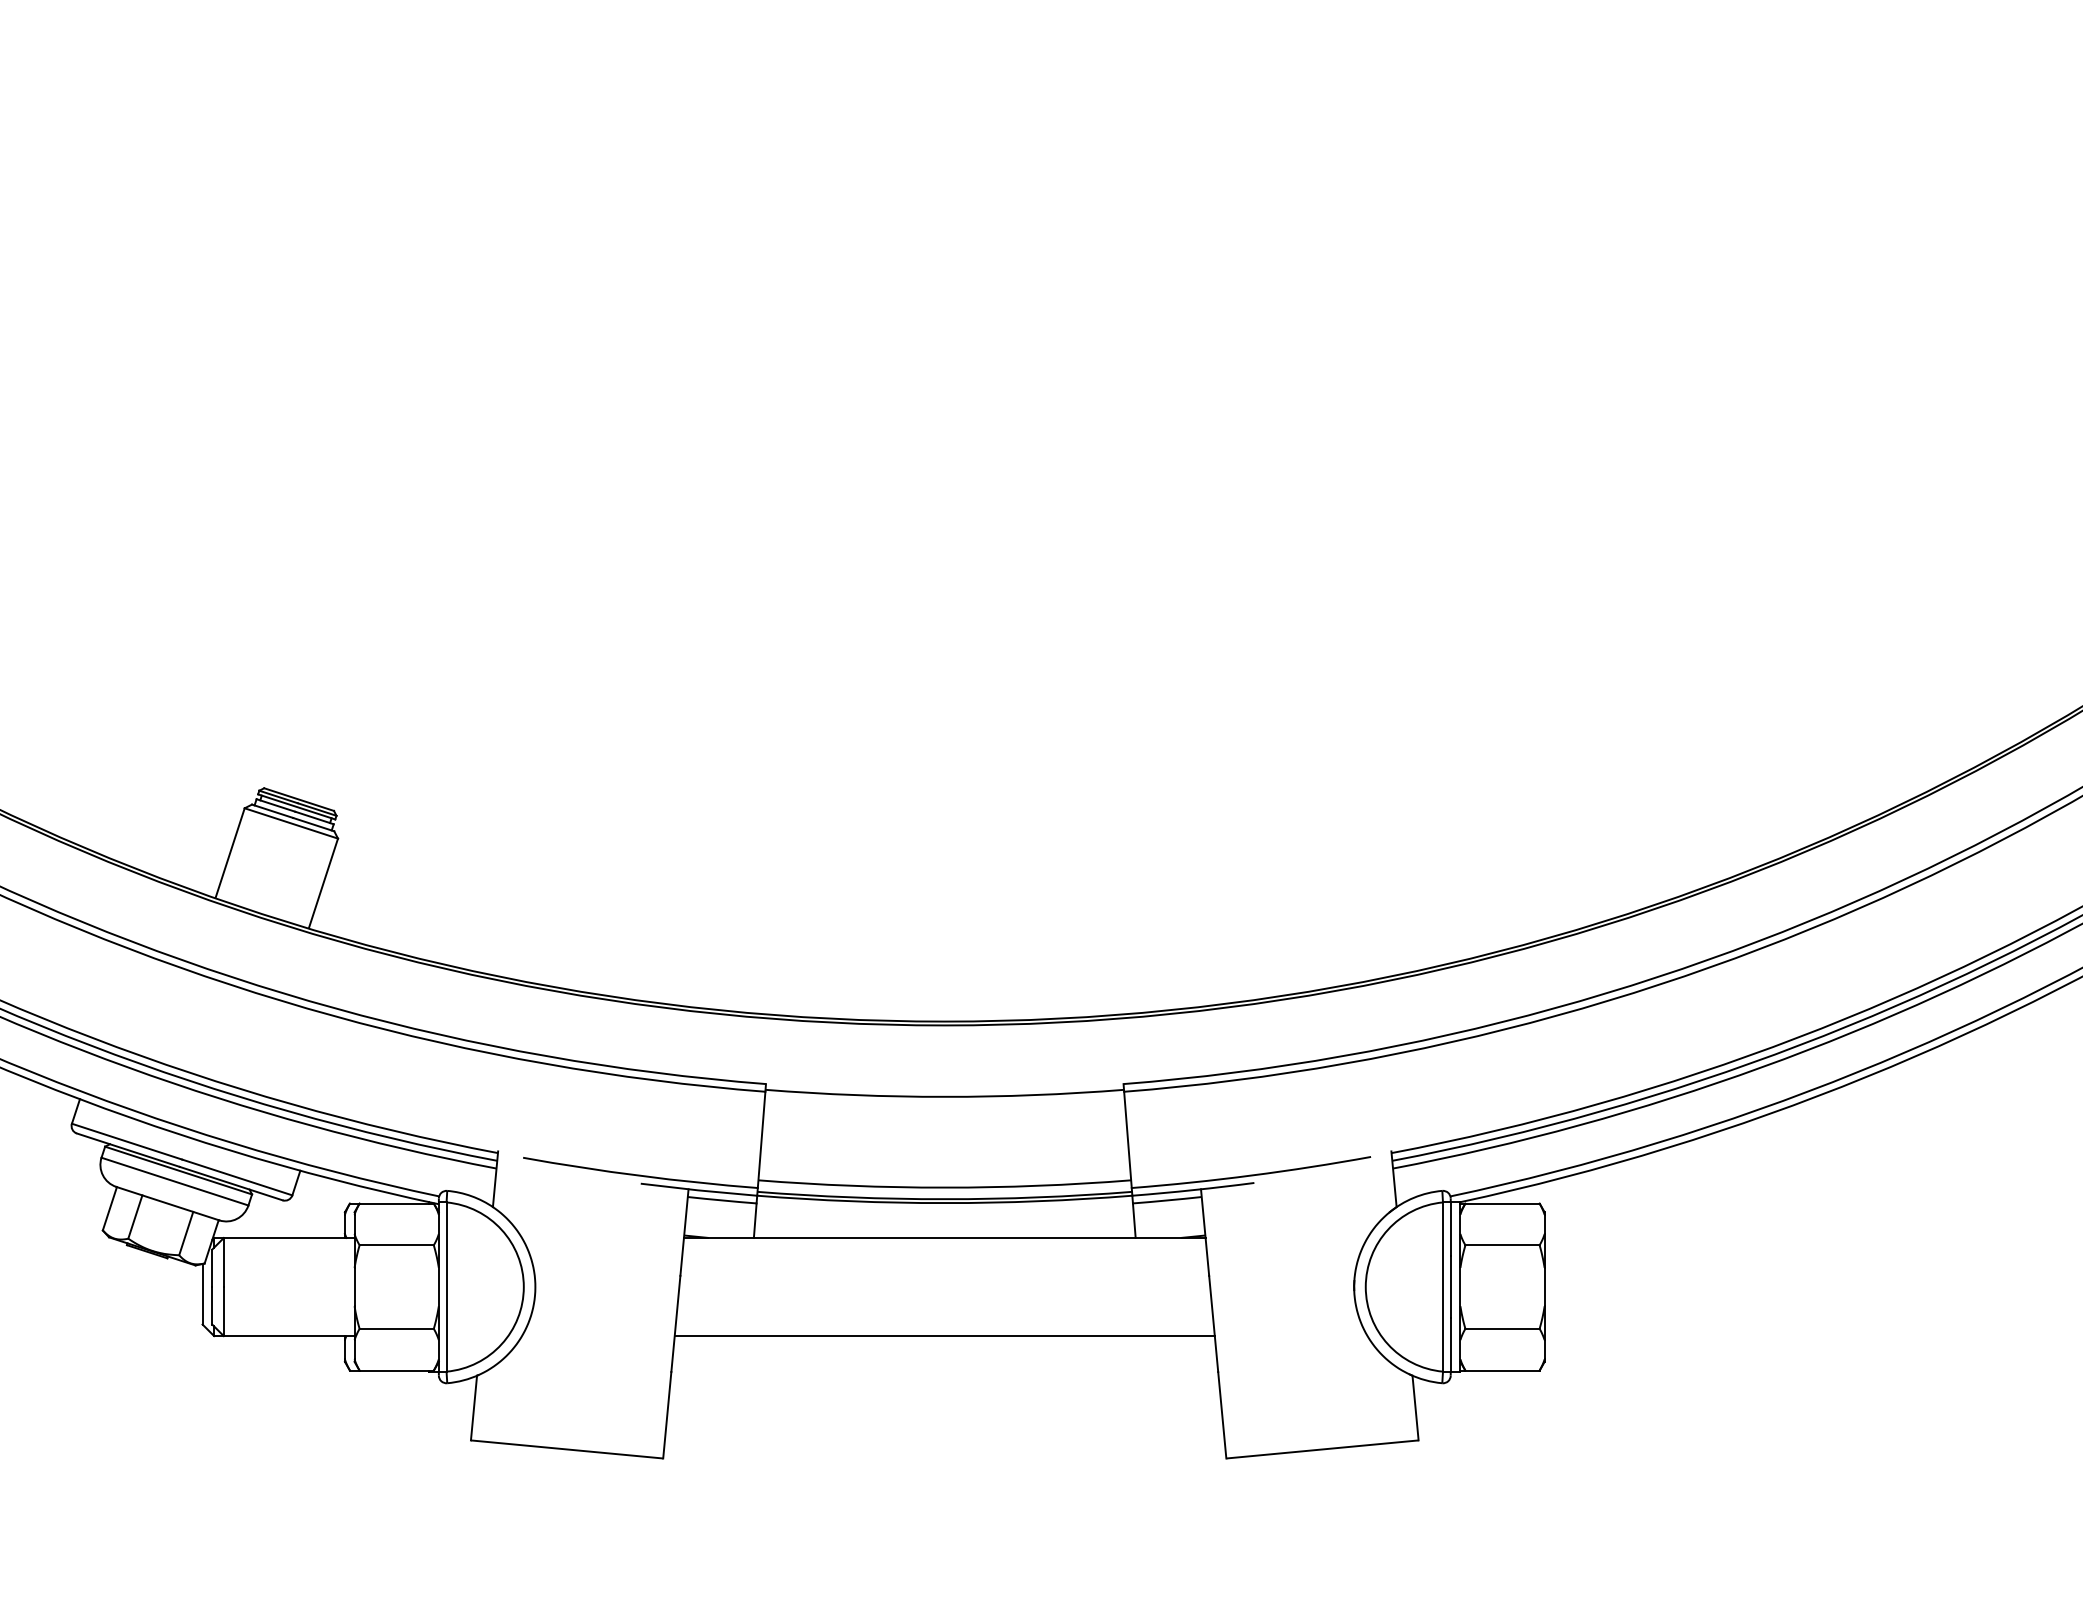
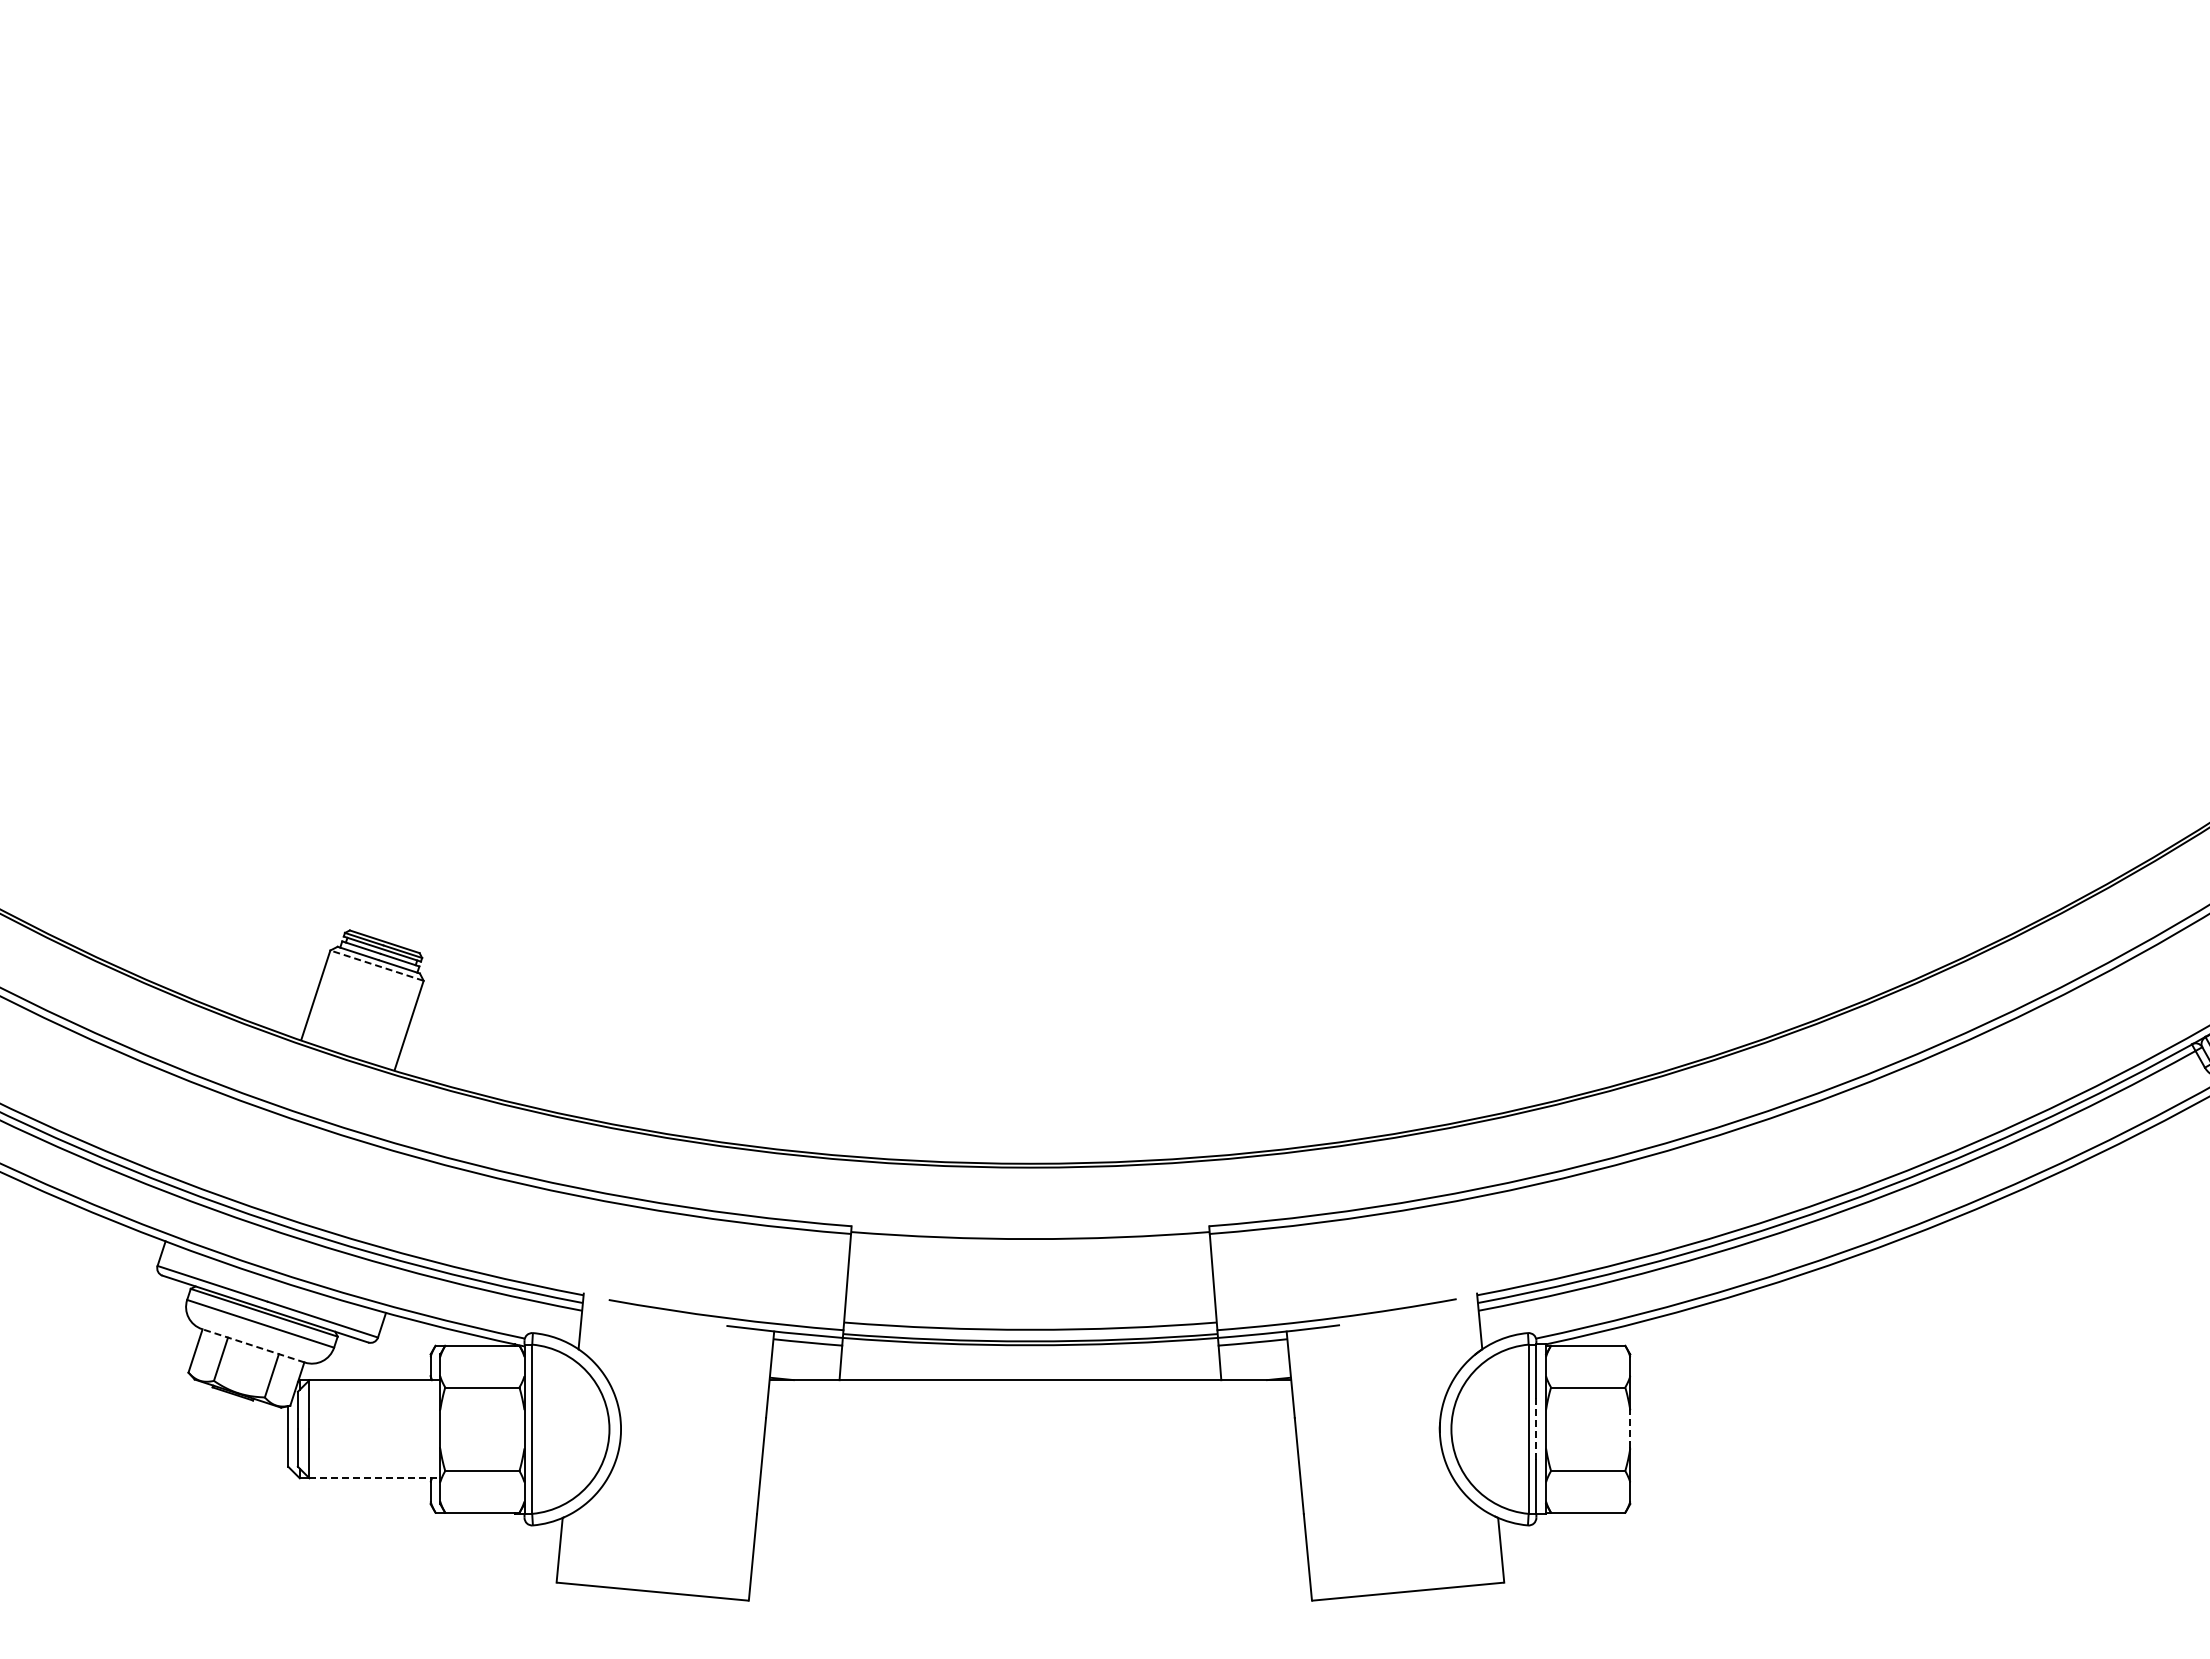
line: (290, 823) -> (376, 965), solid -> dashed
line: (167, 1203) -> (253, 1345), solid -> dashed
line: (1544, 1286) -> (1630, 1428), solid -> dashed
line: (1450, 1287) -> (1536, 1429), solid -> dashed
line: (289, 1336) -> (375, 1478), solid -> dashed
line: (944, 1336) -> (1030, 1478), removed

